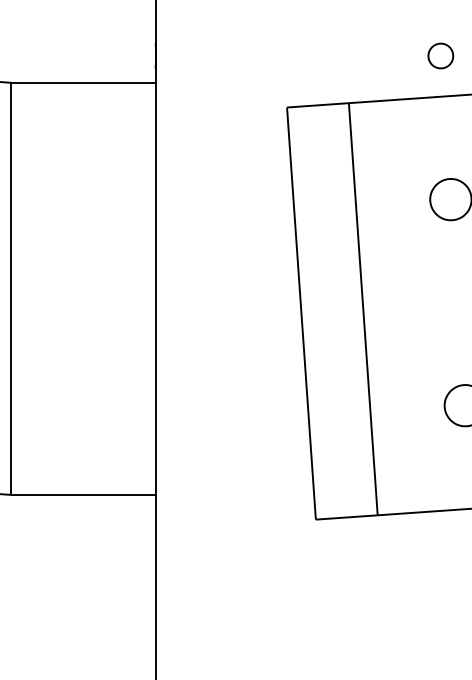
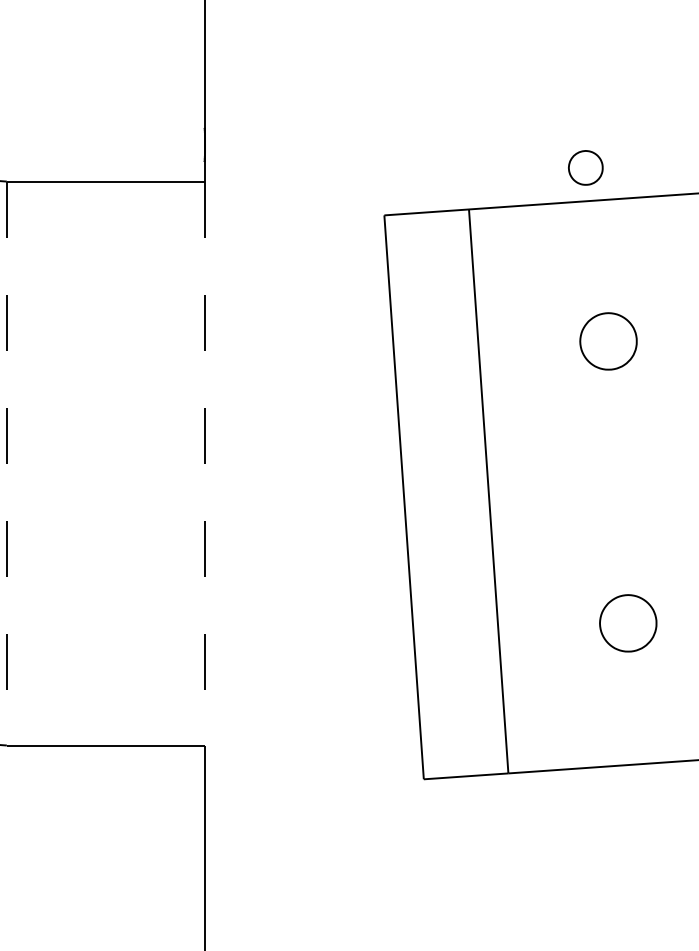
part: (440, 55) -> (585, 167), moved
line: (10, 288) -> (6, 463), solid -> dashed
line: (155, 288) -> (204, 463), solid -> dashed

